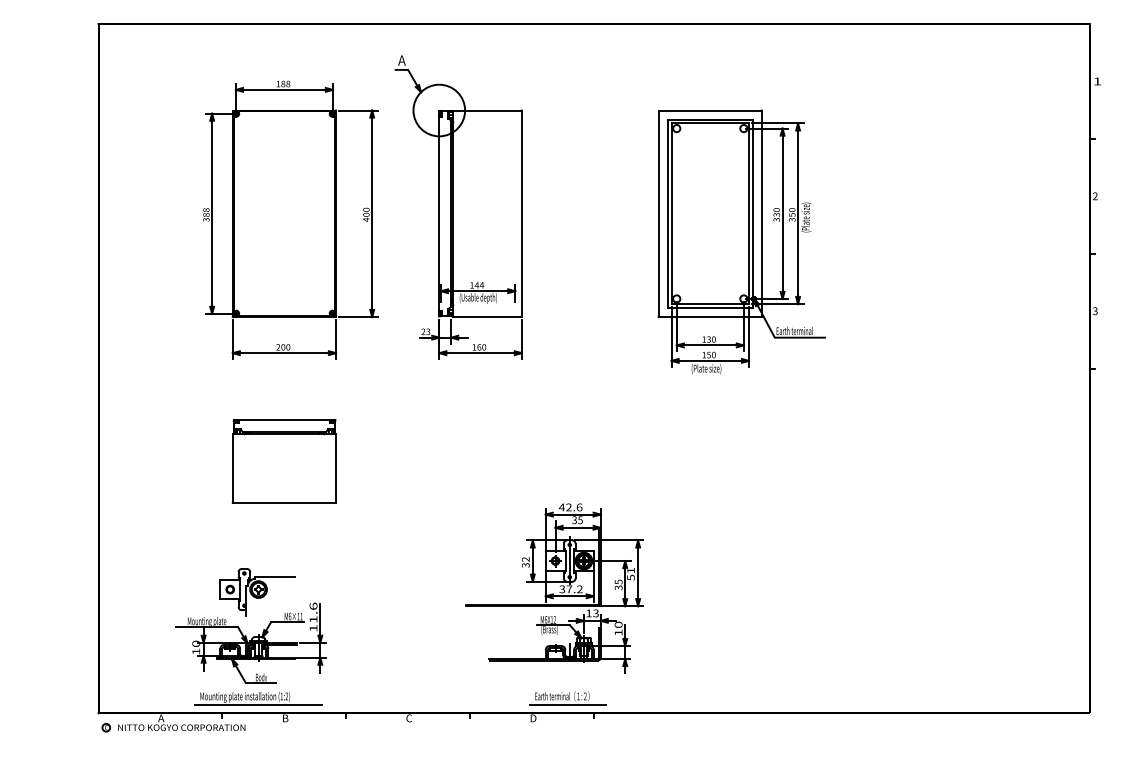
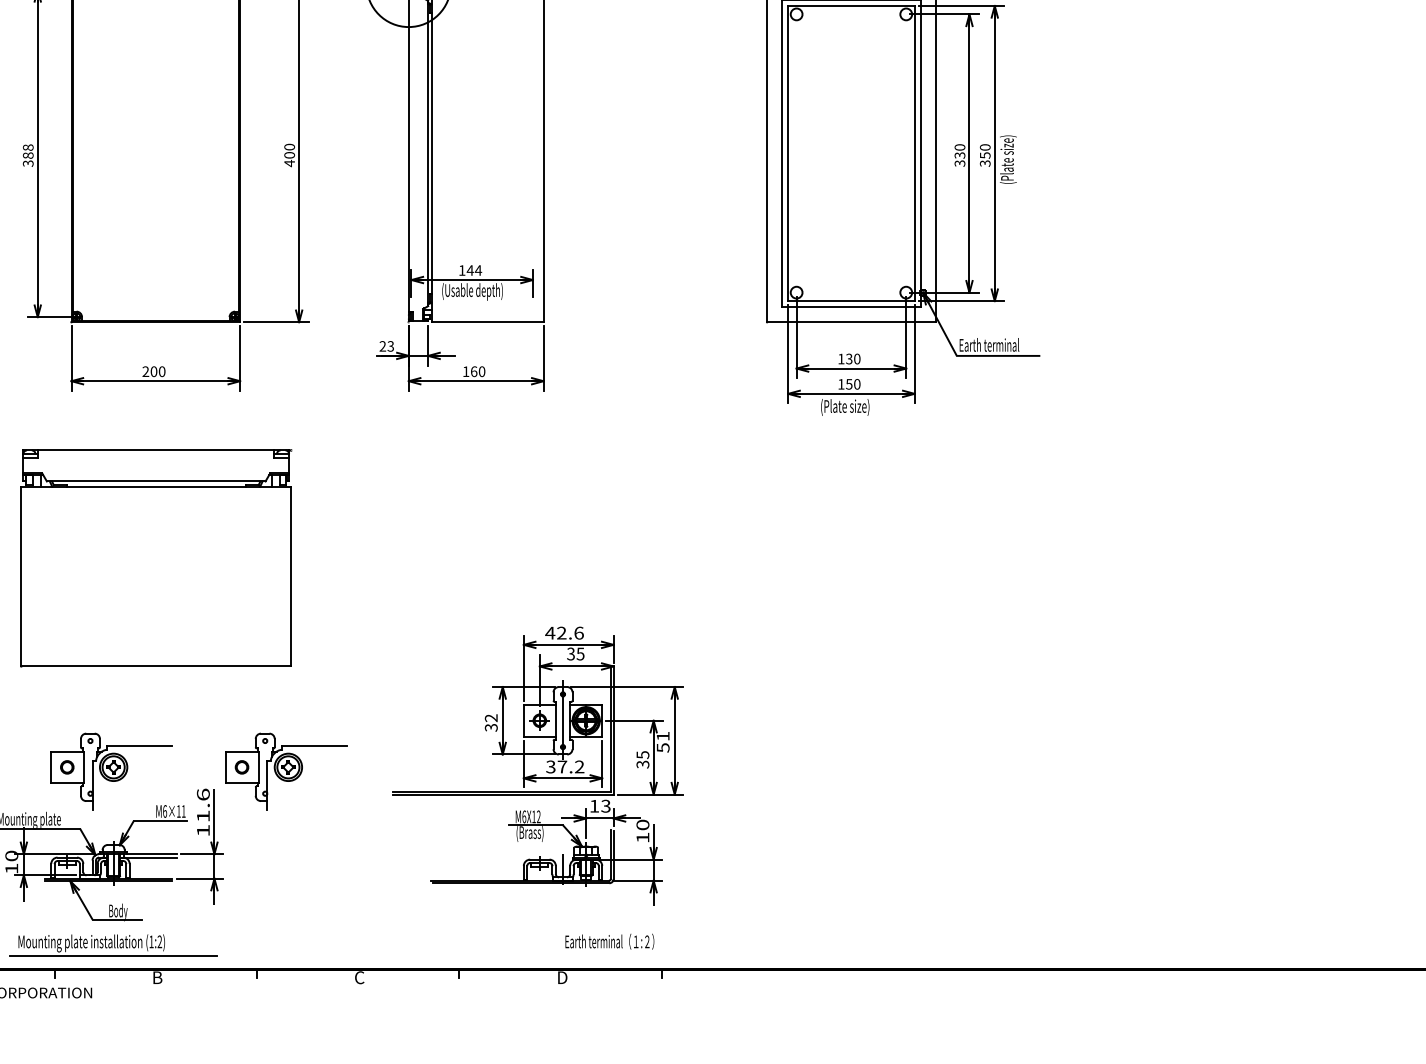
part: (283, 461) -> (154, 558), size x1.6
part: (554, 588) -> (538, 765), moved
part: (364, 592) -> (286, 772), added
line: (568, 705) -> (619, 956), removed

